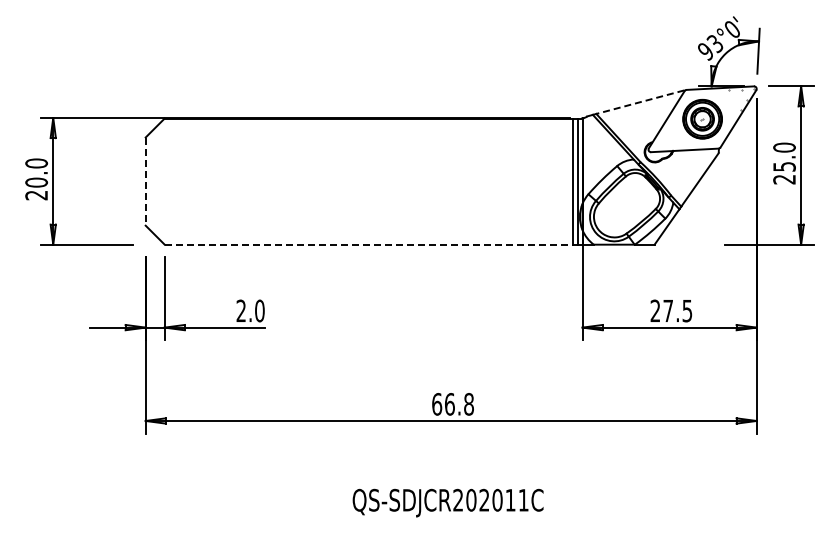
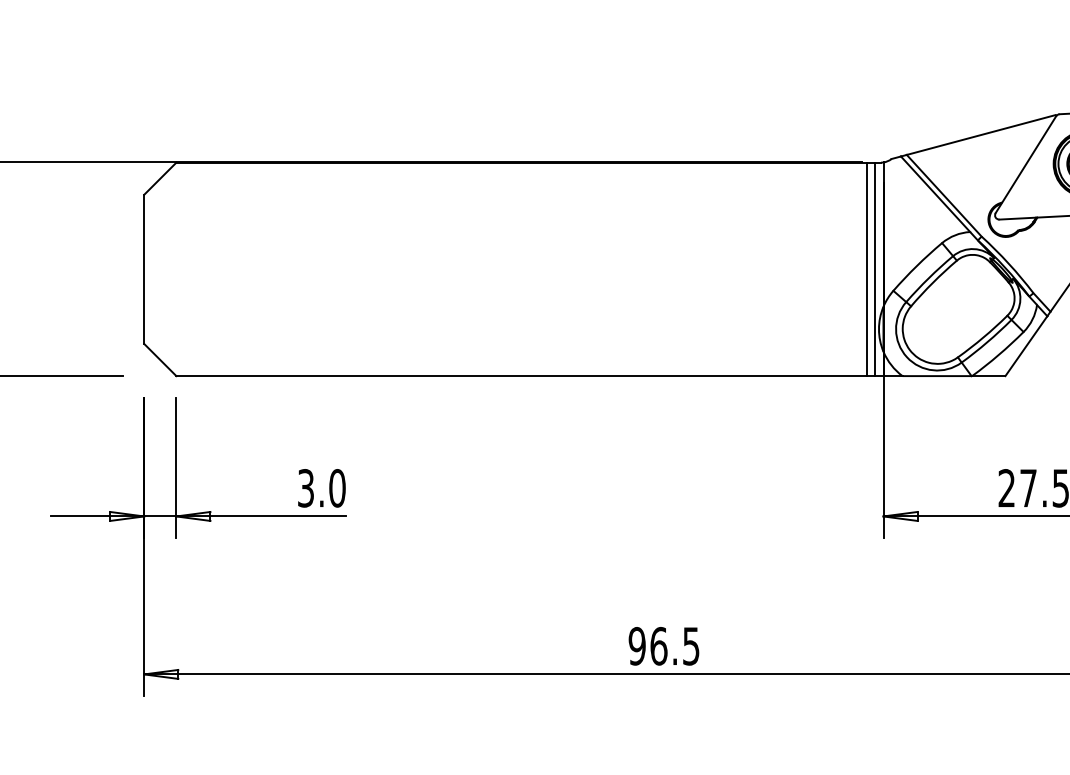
line: (639, 102) -> (979, 135), dashed -> solid
line: (145, 182) -> (143, 270), dashed -> solid
line: (369, 244) -> (522, 375), dashed -> solid
text: (240, 311) -> (304, 489), 2.0 -> 3.0
text: (452, 404) -> (663, 646), 66.8 -> 96.5

